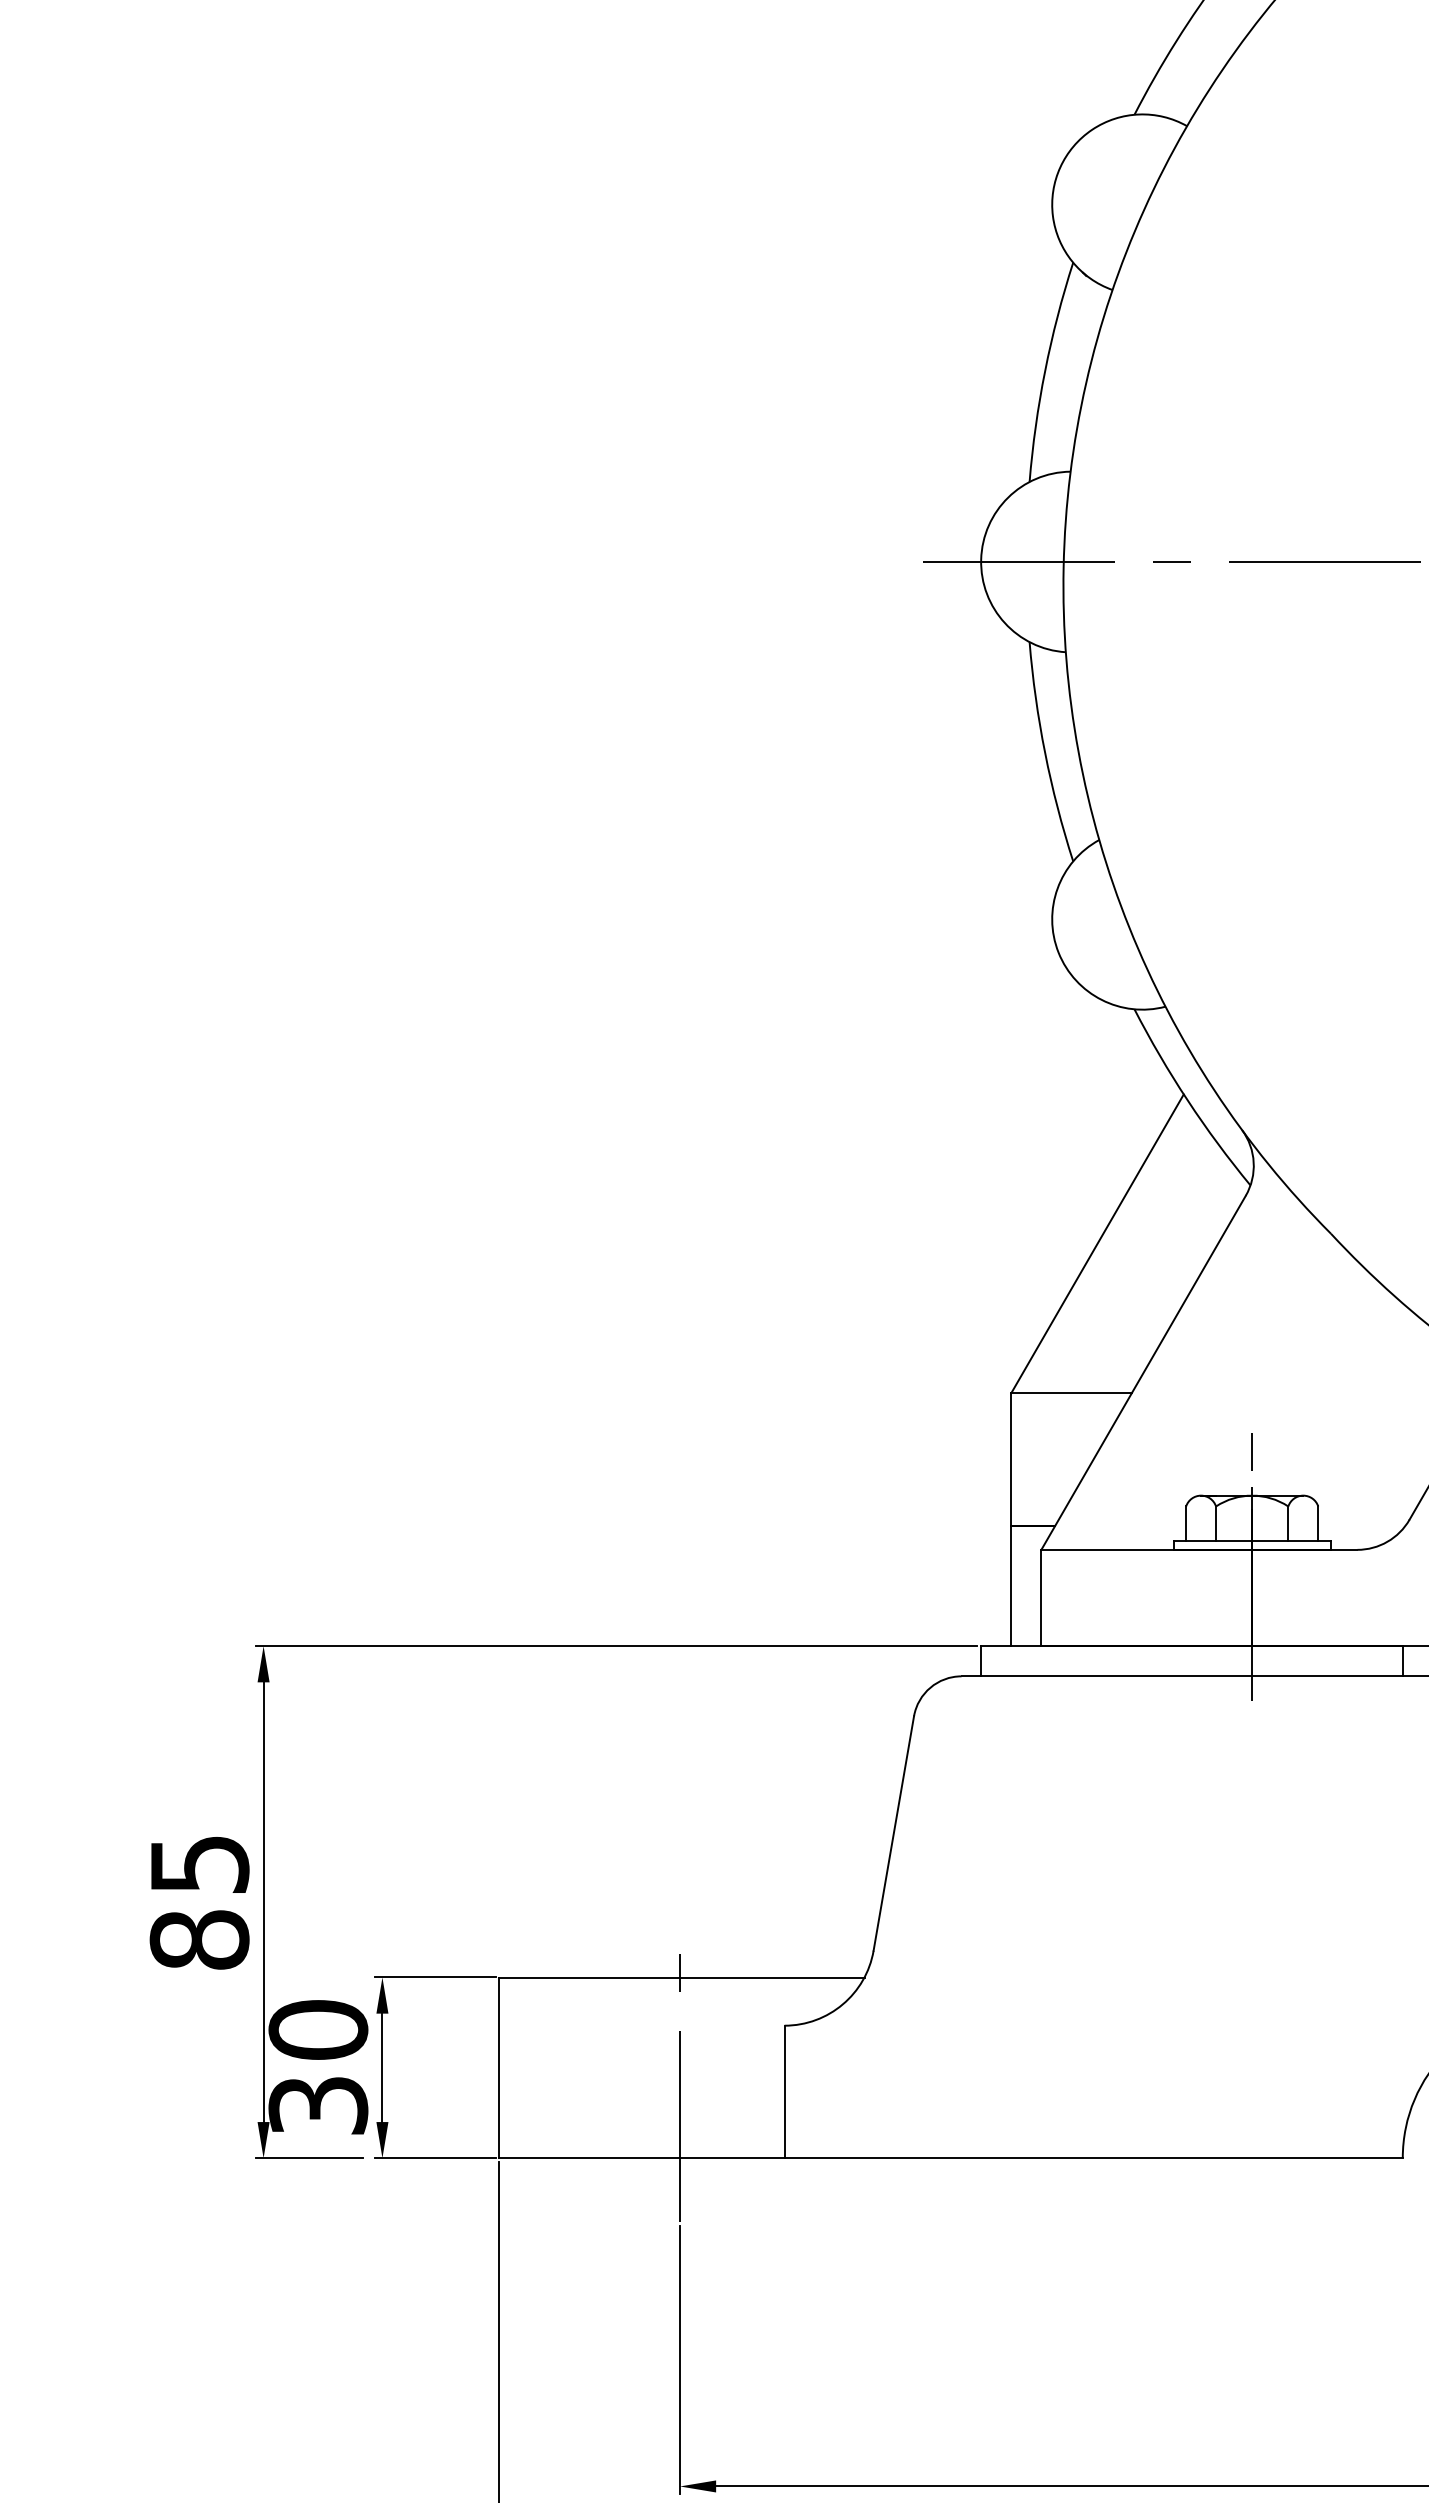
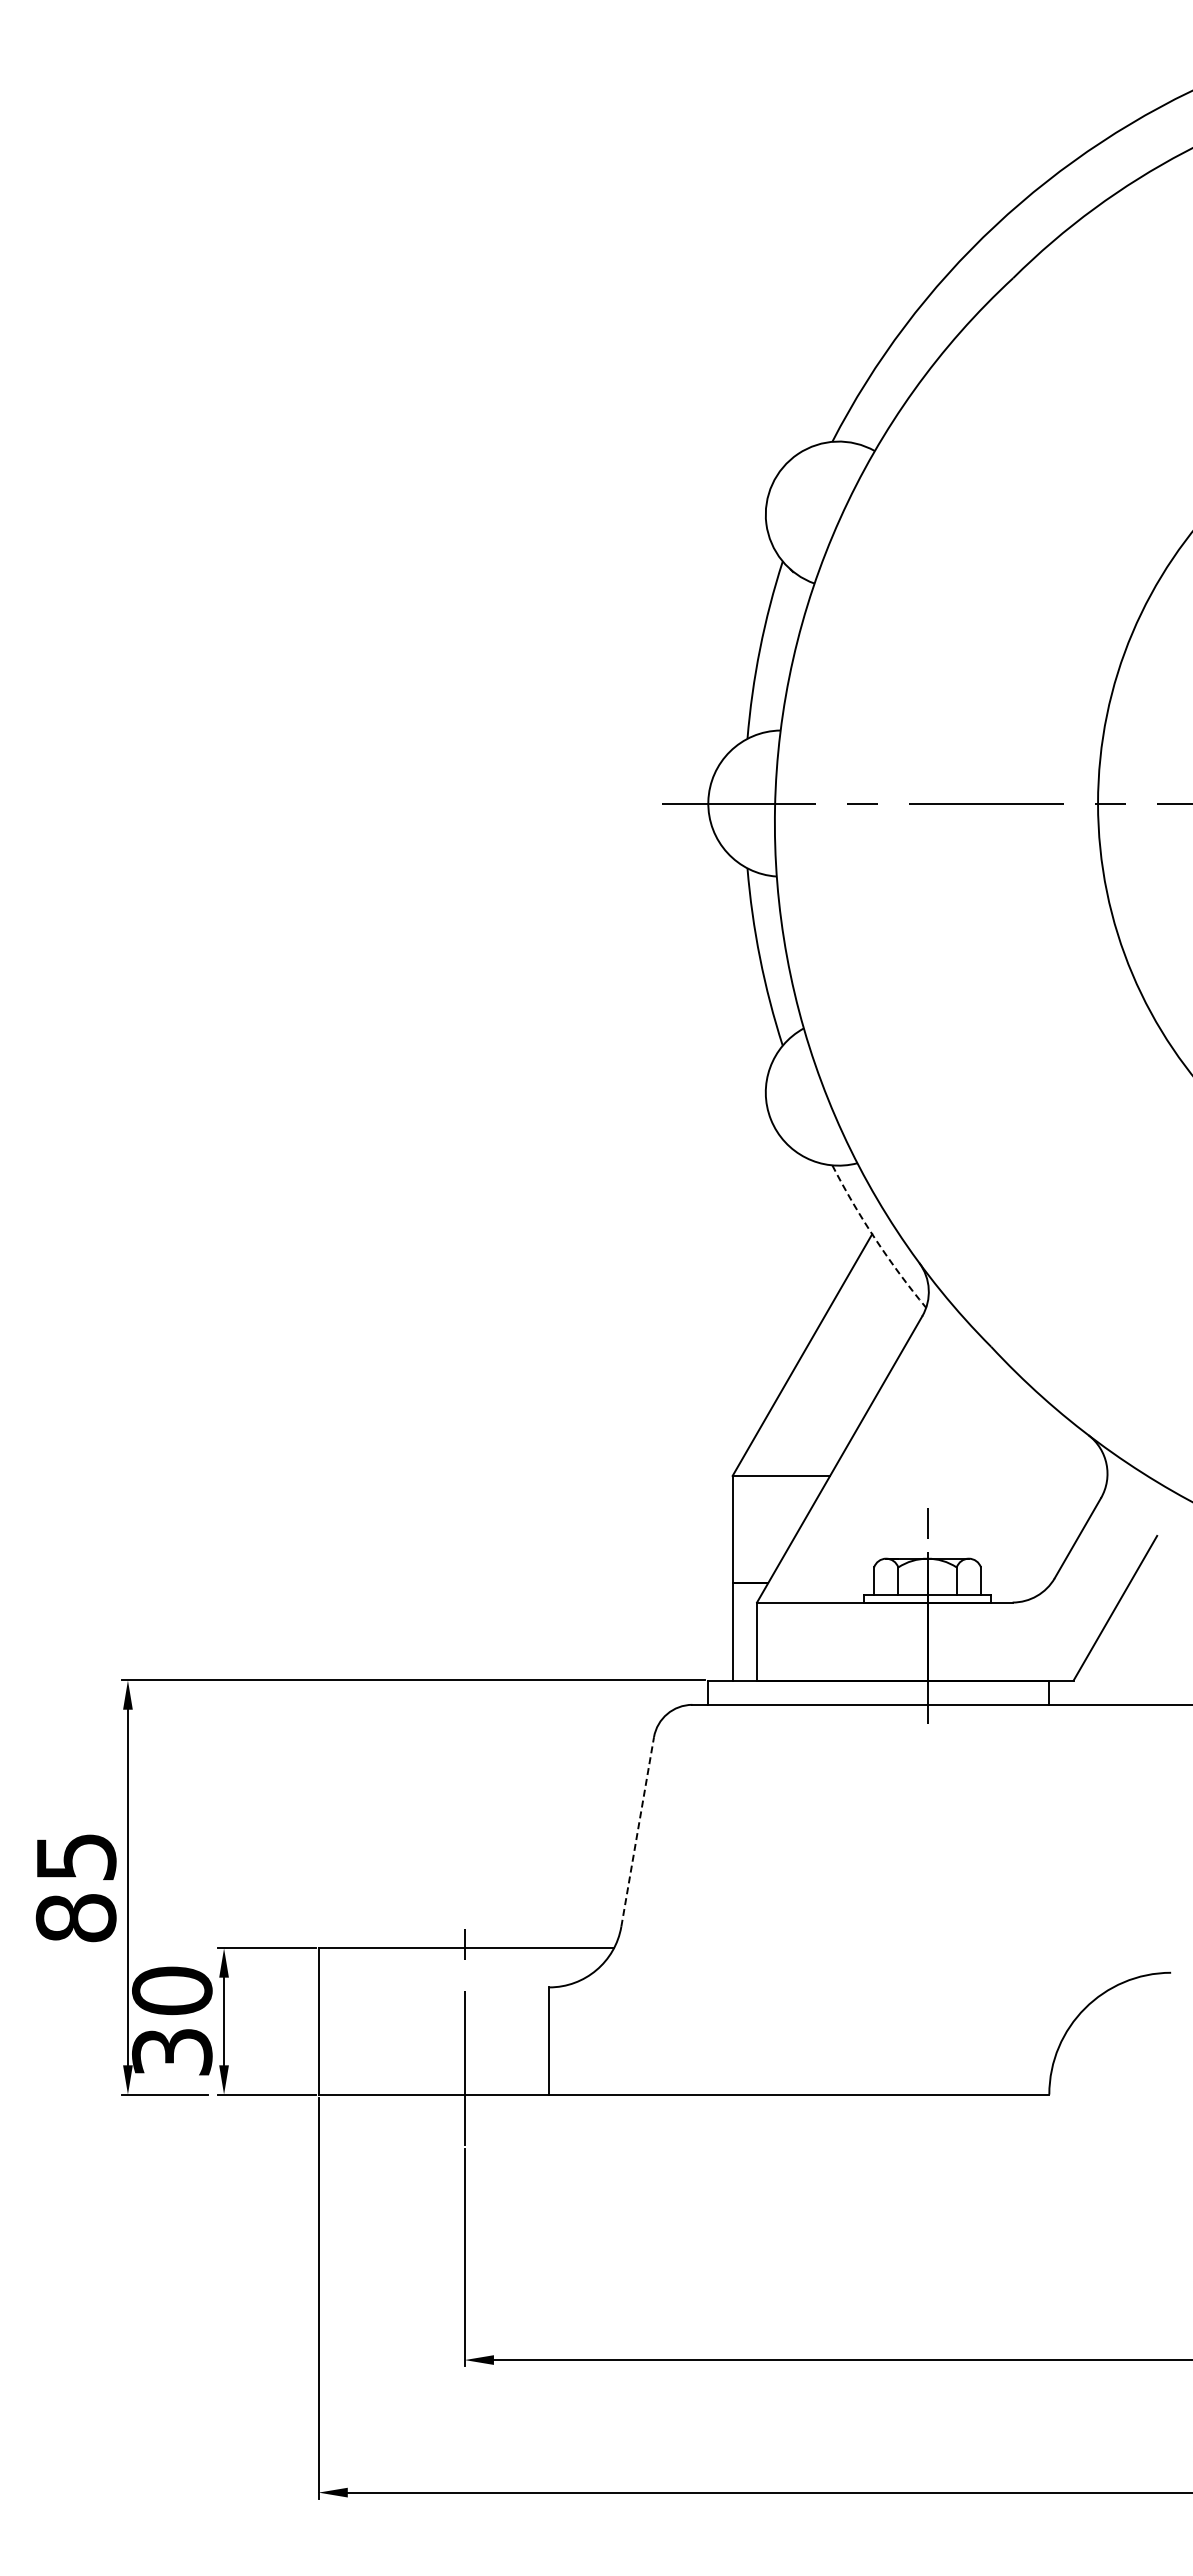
arc: (1187, 1100) -> (875, 1239), solid -> dashed
line: (893, 1832) -> (637, 1831), solid -> dashed

